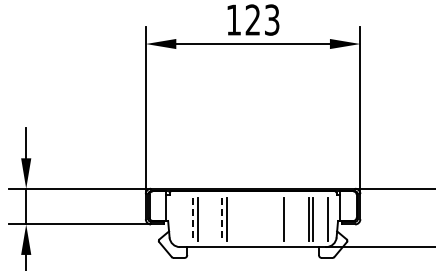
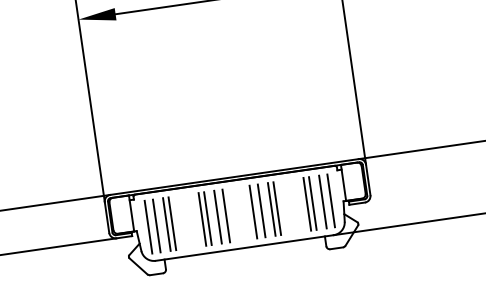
line: (178, 218) -> (148, 226), added
line: (184, 218) -> (156, 225), added
line: (235, 218) -> (218, 216), added
line: (241, 218) -> (225, 215), added
line: (264, 218) -> (253, 211), added
line: (271, 218) -> (262, 209), added
line: (279, 218) -> (271, 208), added
line: (321, 218) -> (322, 201), added
line: (193, 219) -> (167, 224), dashed -> solid
line: (222, 219) -> (202, 219), dashed -> solid

